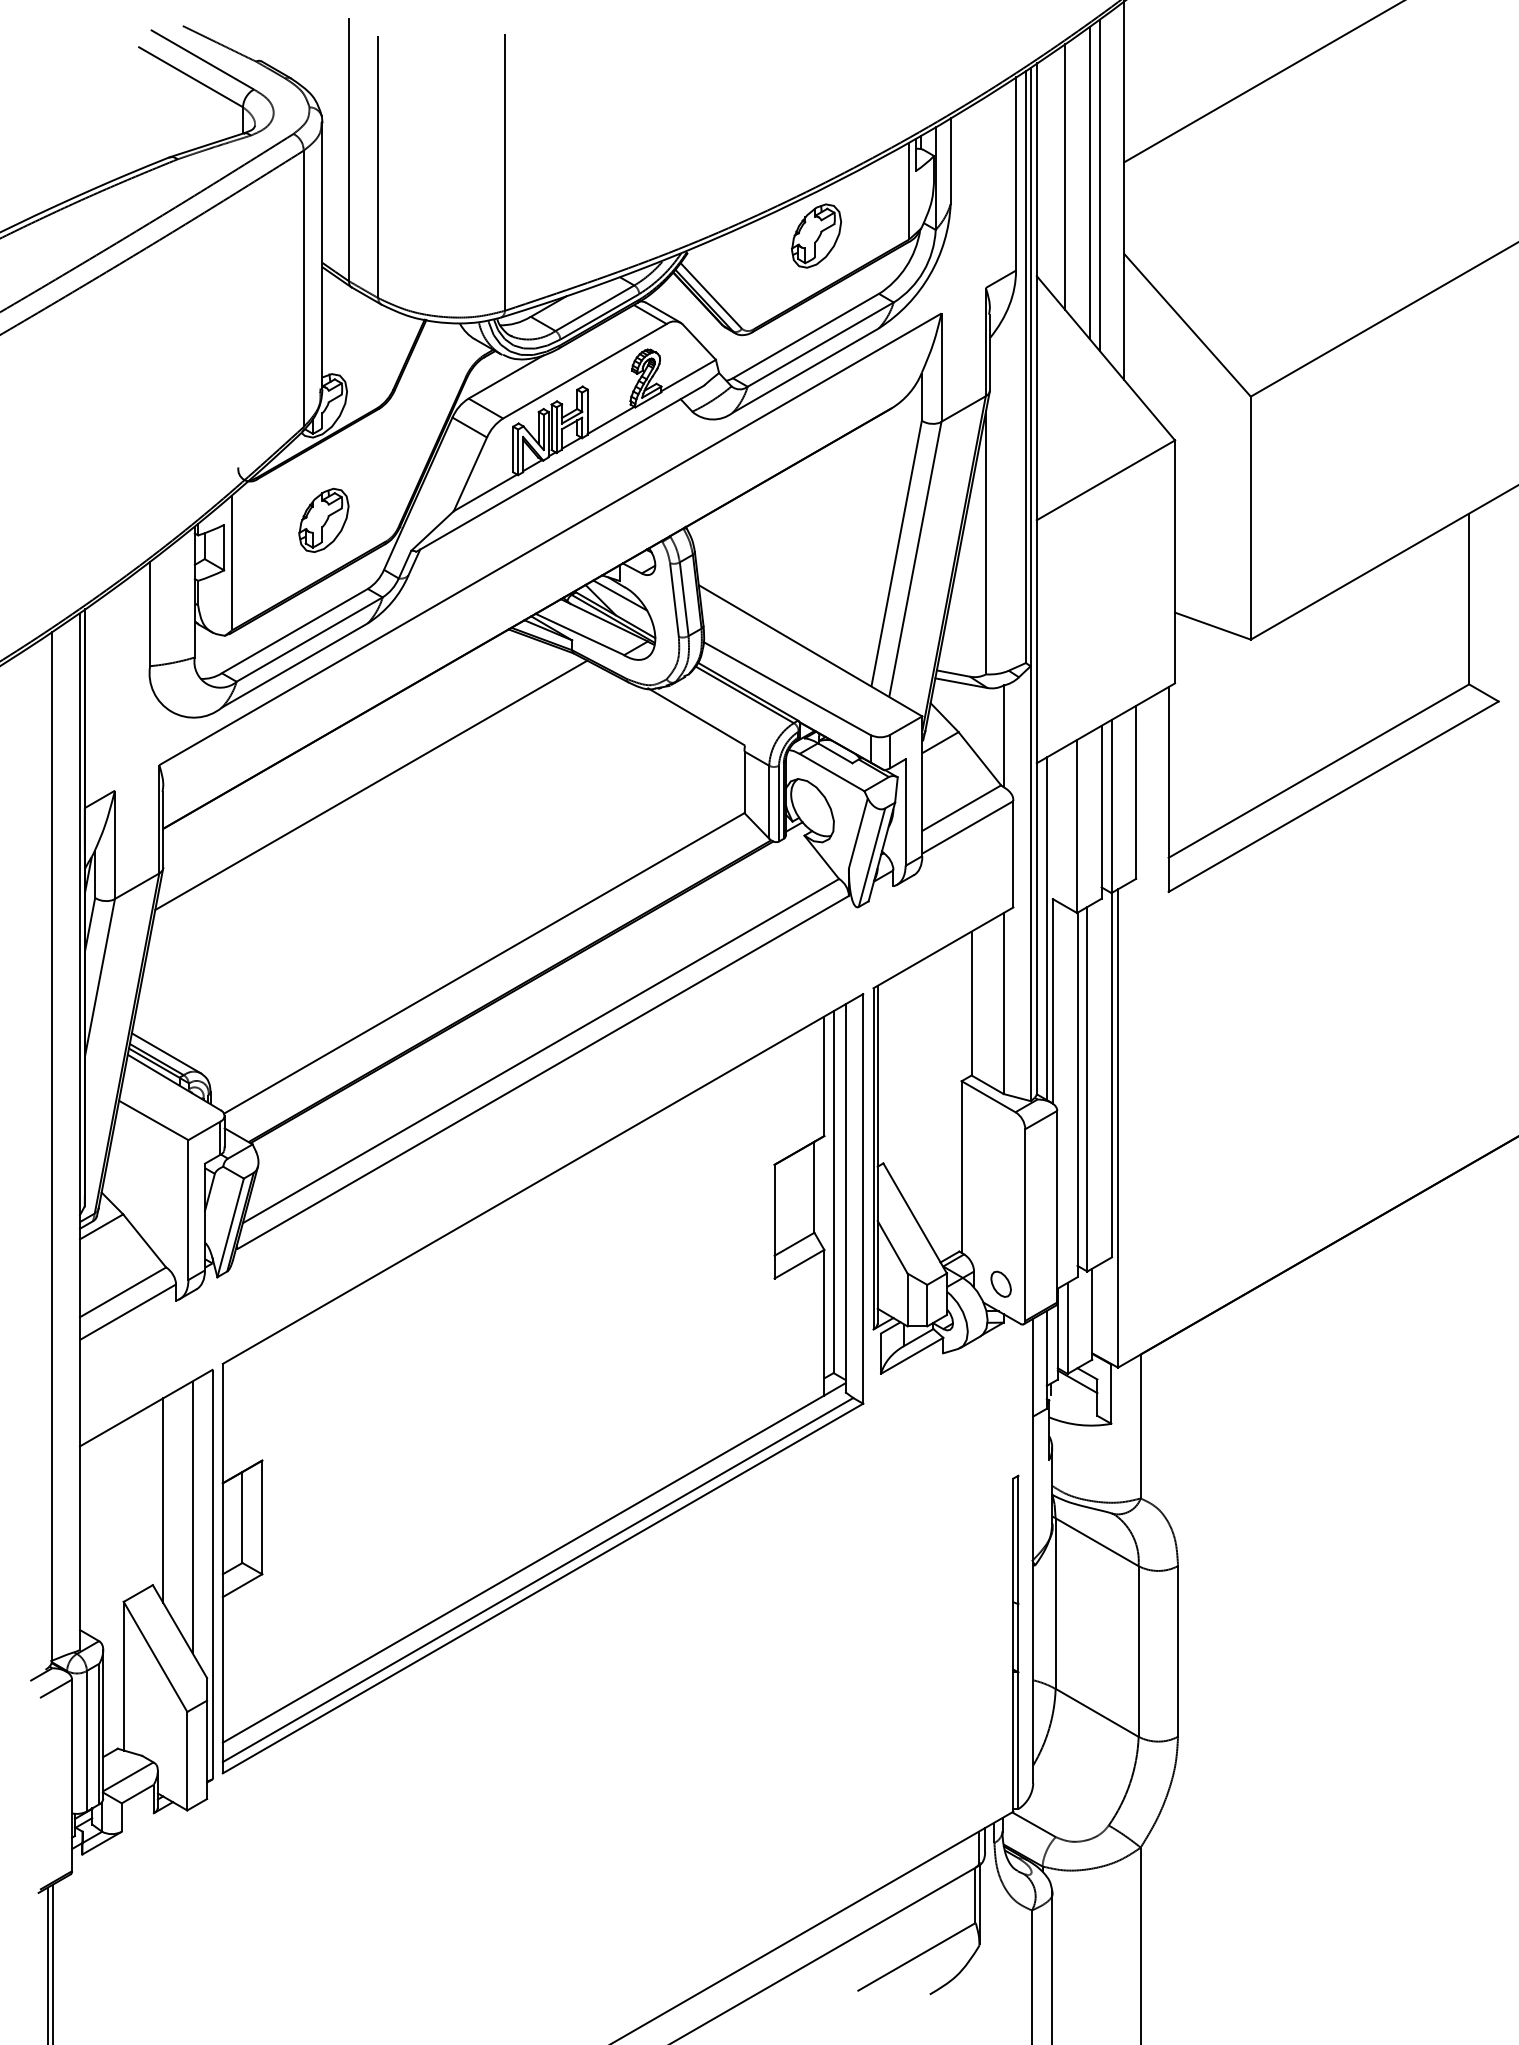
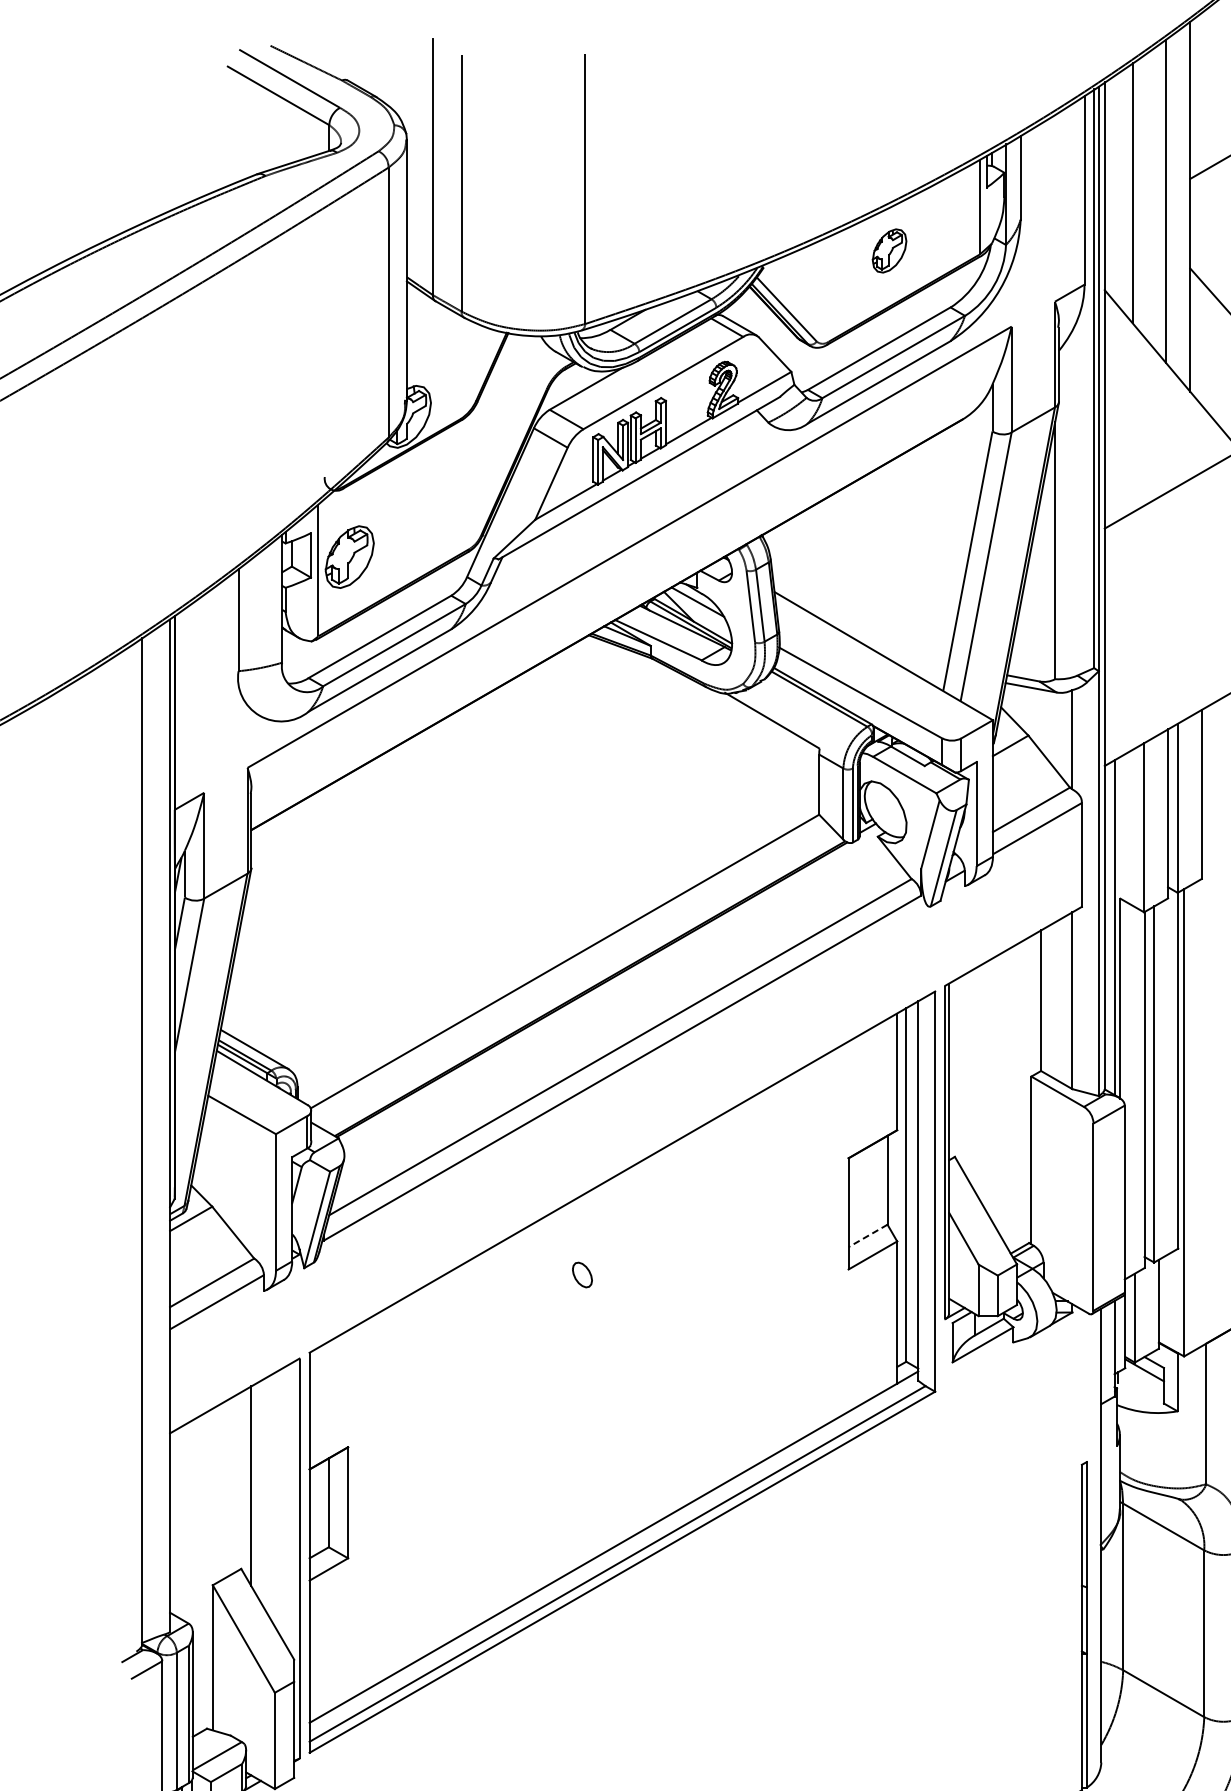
line: (1089, 183) -> (1156, 199), removed
part: (816, 235) -> (889, 250), size x0.7
part: (323, 519) -> (349, 556), moved
line: (371, 784) -> (454, 786), removed
line: (794, 1244) -> (868, 1236), solid -> dashed
part: (1000, 1283) -> (581, 1274), moved
line: (192, 1517) -> (279, 1502), removed

